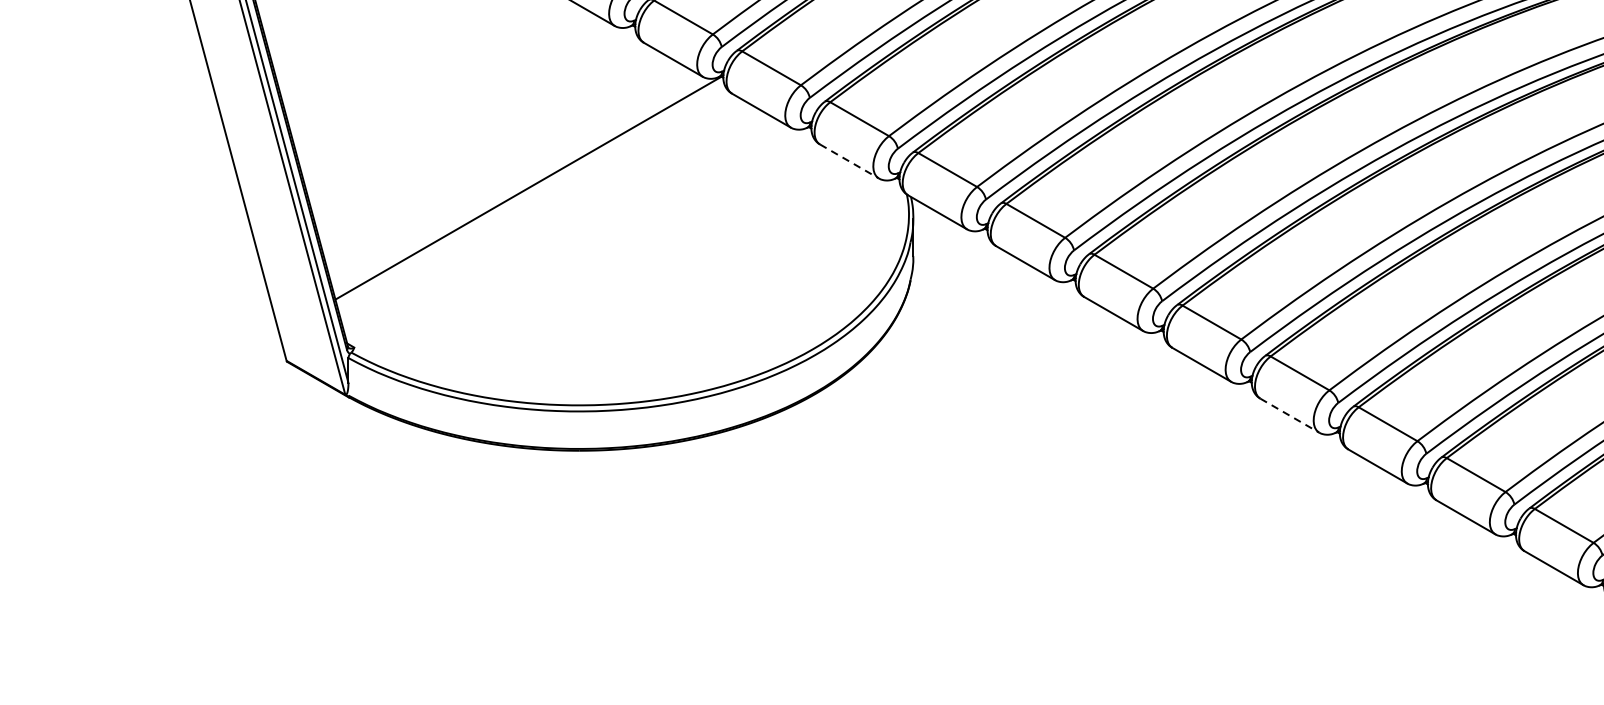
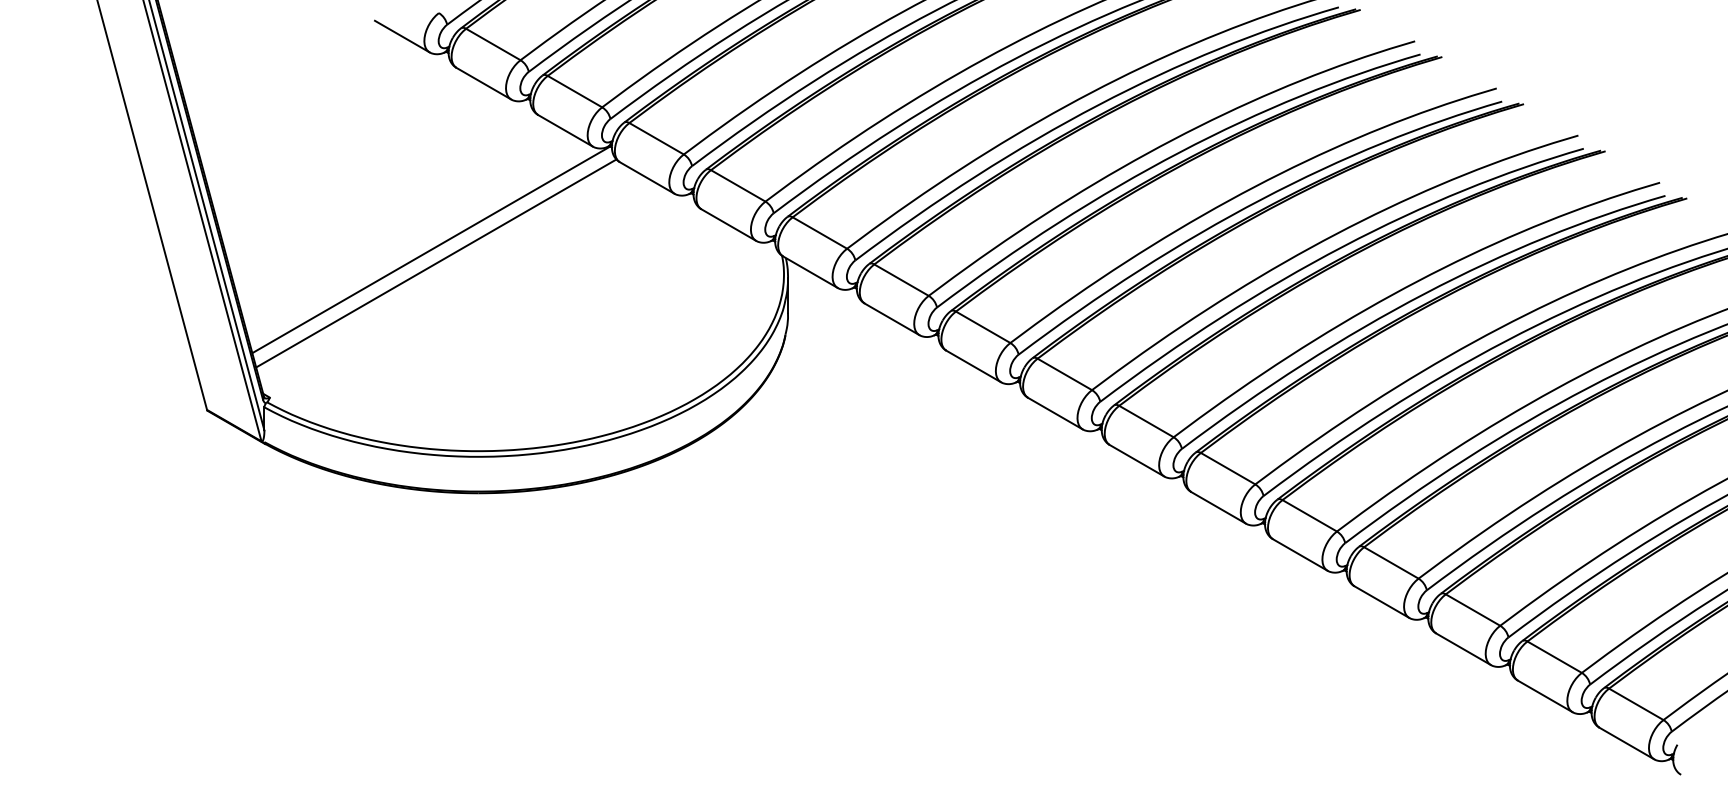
line: (850, 161) -> (729, 225), dashed -> solid
line: (534, 202) -> (436, 263), added
line: (1290, 415) -> (1137, 460), dashed -> solid

